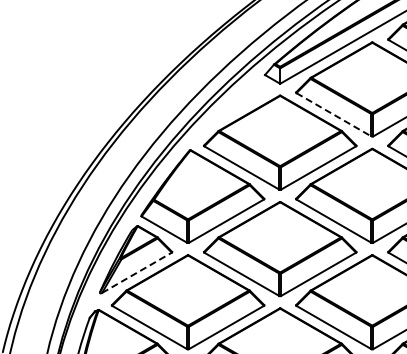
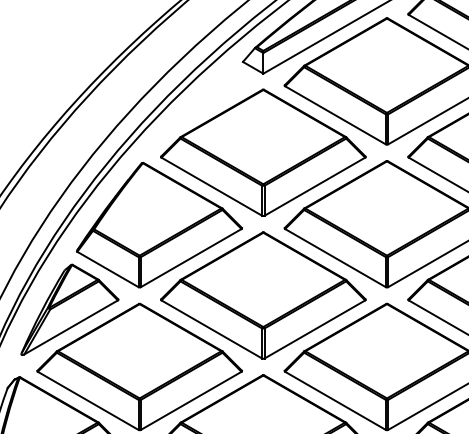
line: (334, 115) -> (336, 116), dashed -> solid
line: (137, 272) -> (71, 327), dashed -> solid

